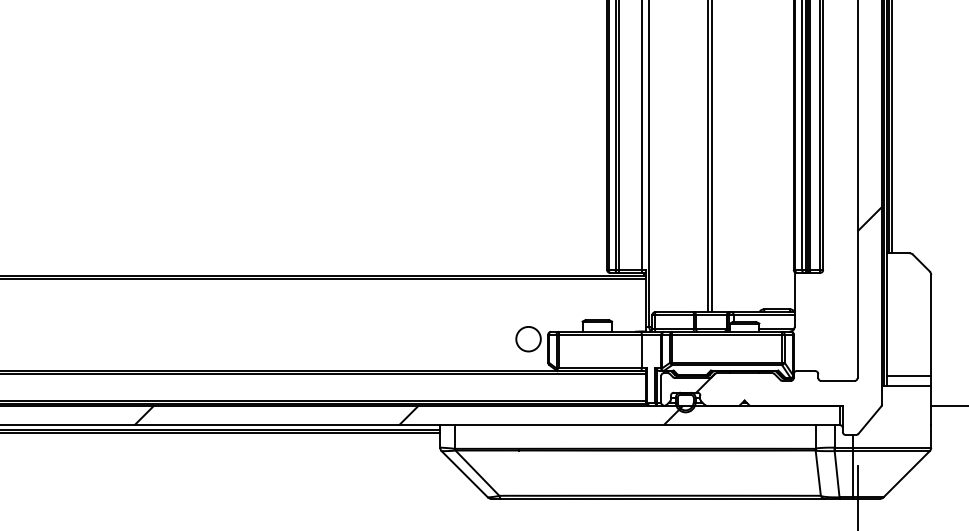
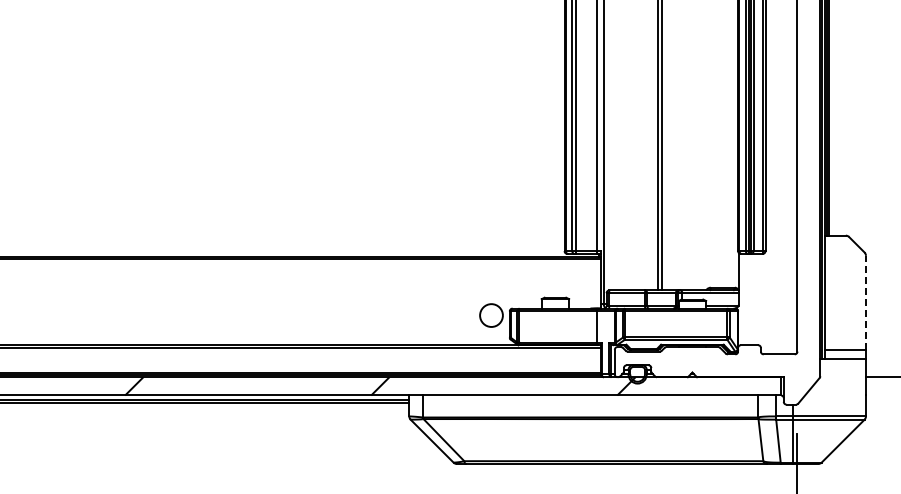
hatch: (788, 299) -> (733, 278), removed
line: (930, 325) -> (865, 302), solid -> dashed

